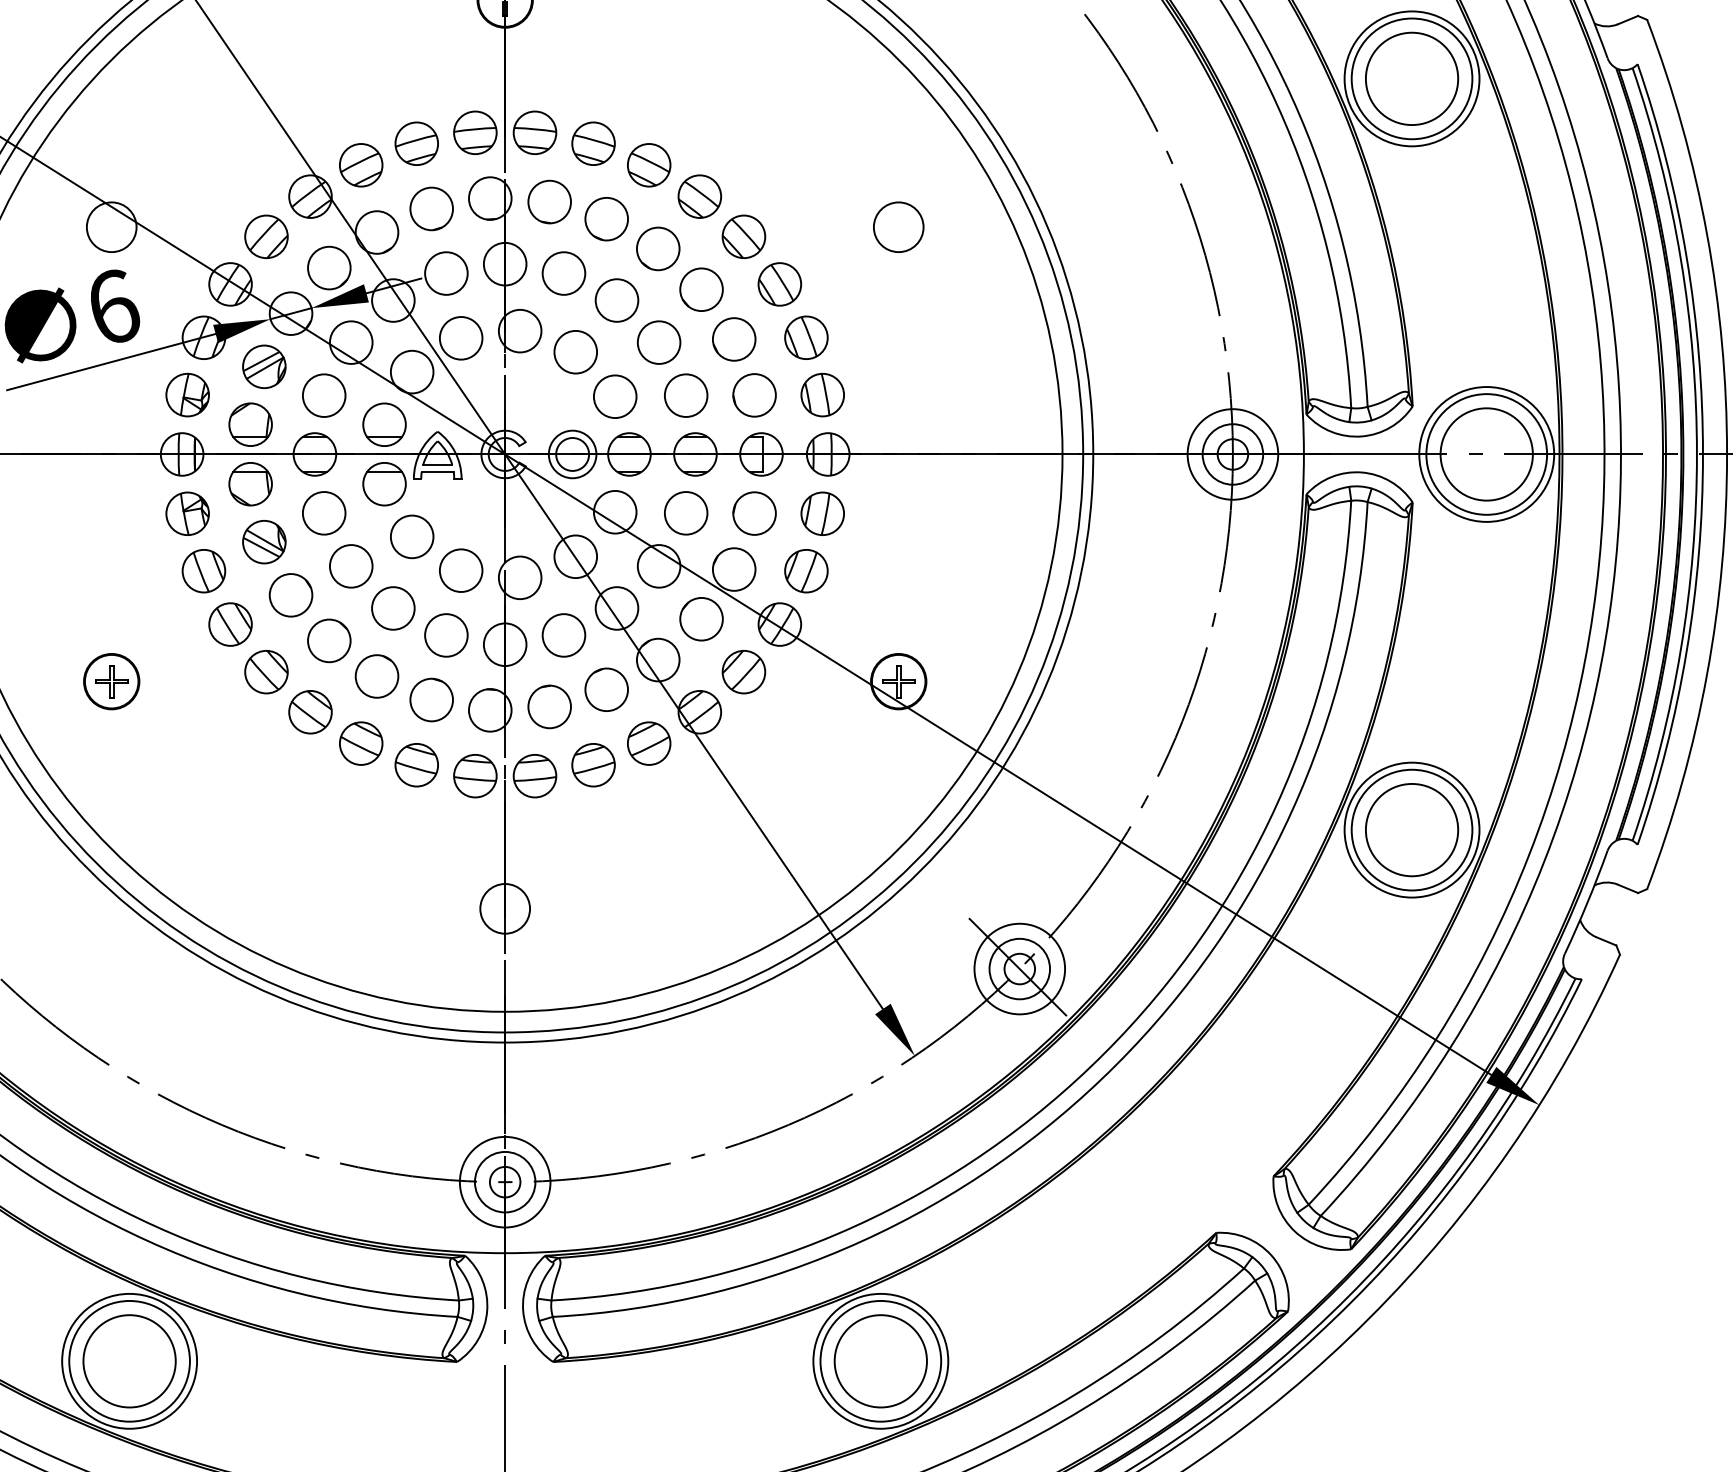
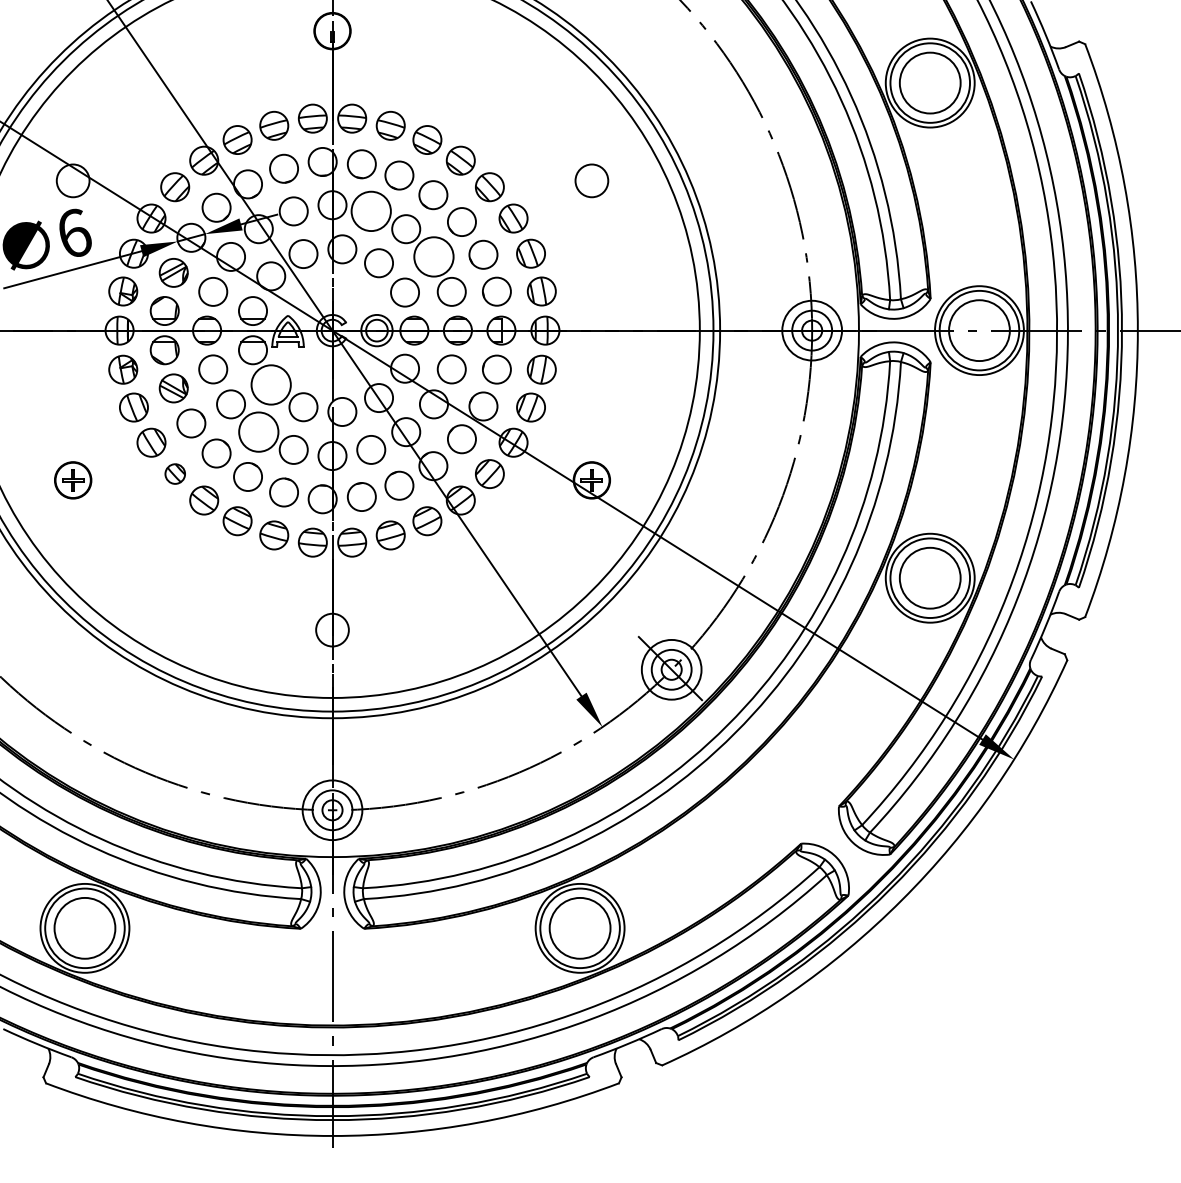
circle: (564, 273) -> (371, 211), size x1.4
circle: (658, 341) -> (433, 256), size x1.4
circle: (412, 536) -> (271, 384), size x1.4
circle: (392, 609) -> (258, 432), size x1.4
part: (266, 671) -> (175, 473), size x0.7

